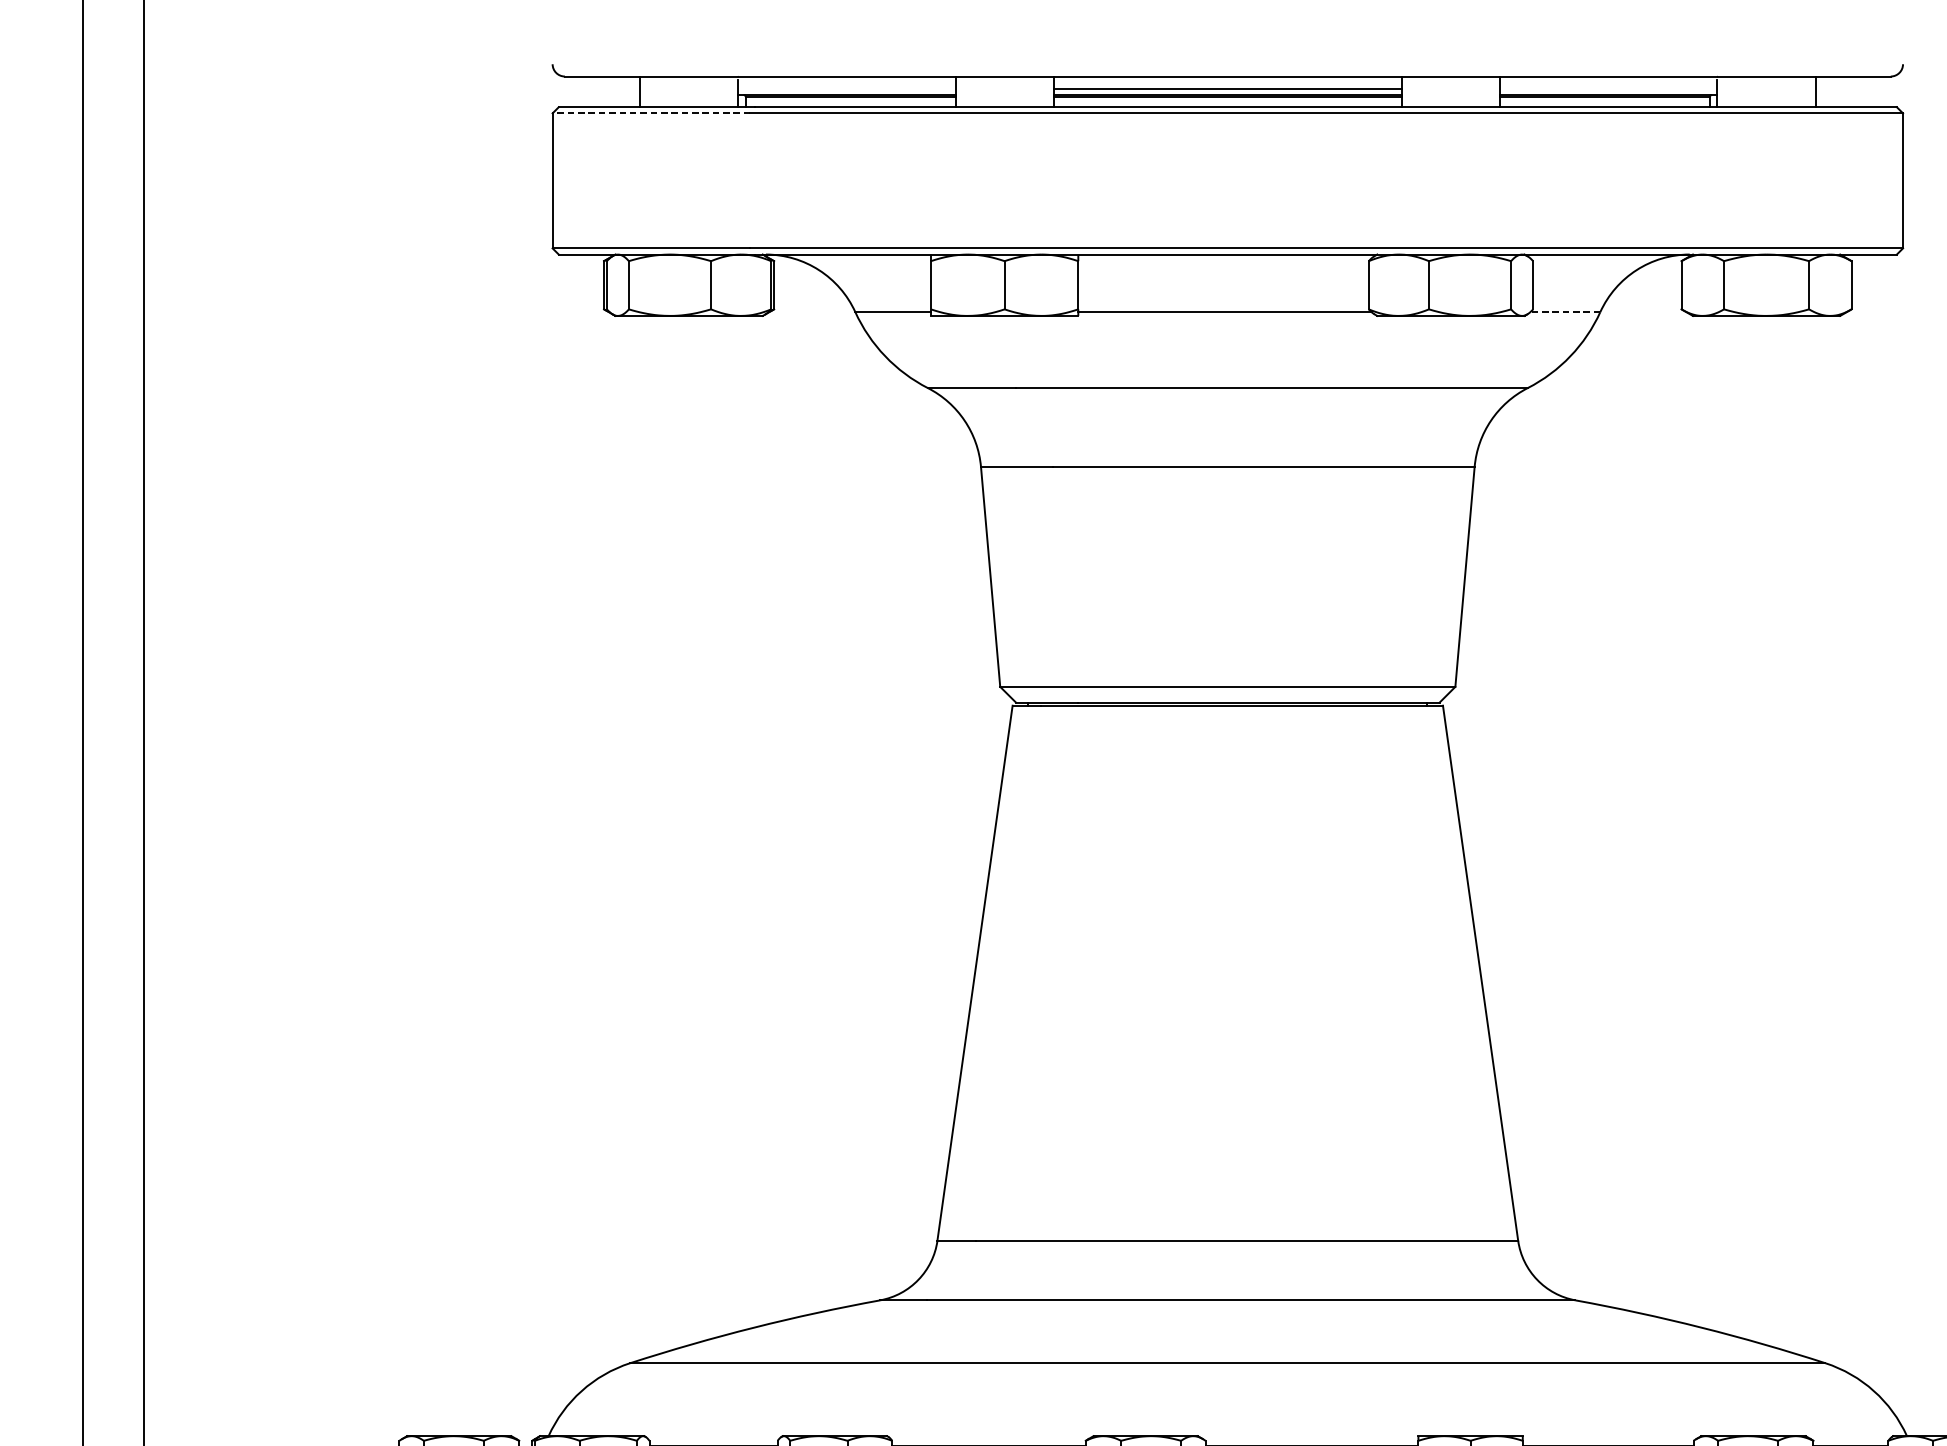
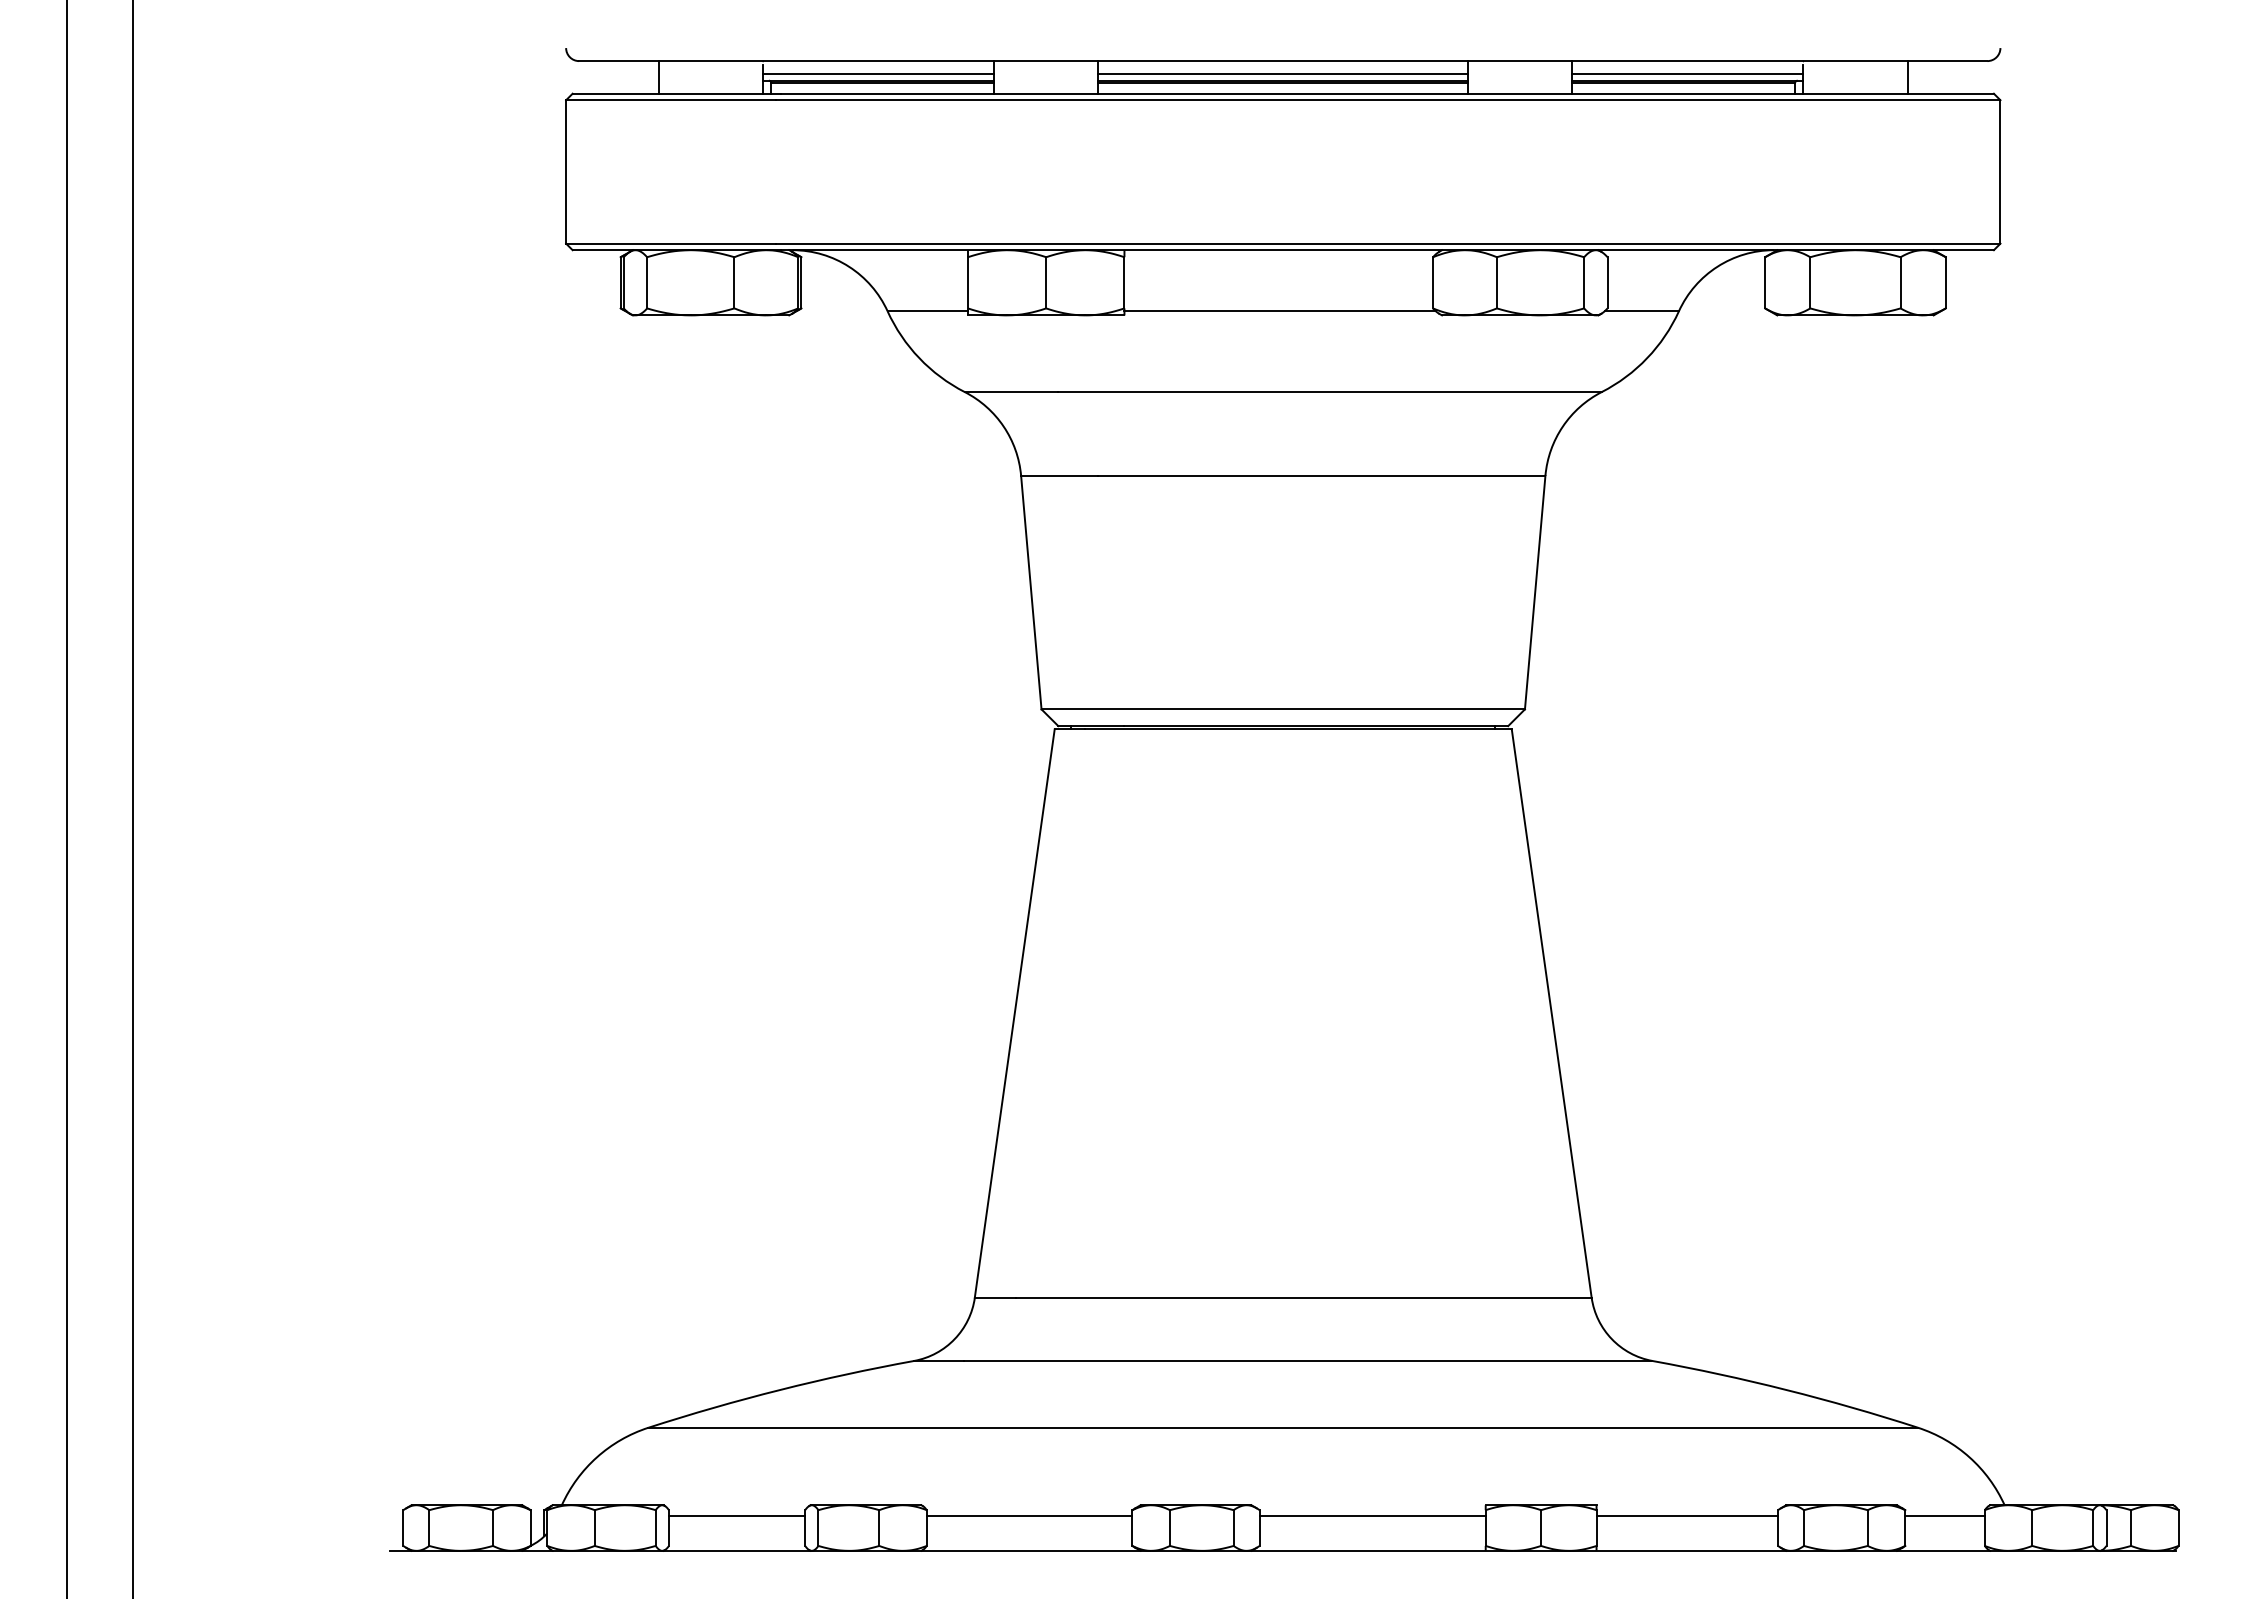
line: (846, 89) -> (878, 74), added
line: (1608, 89) -> (1687, 74), added
line: (650, 113) -> (670, 100), dashed -> solid
line: (1565, 312) -> (1641, 311), dashed -> solid

